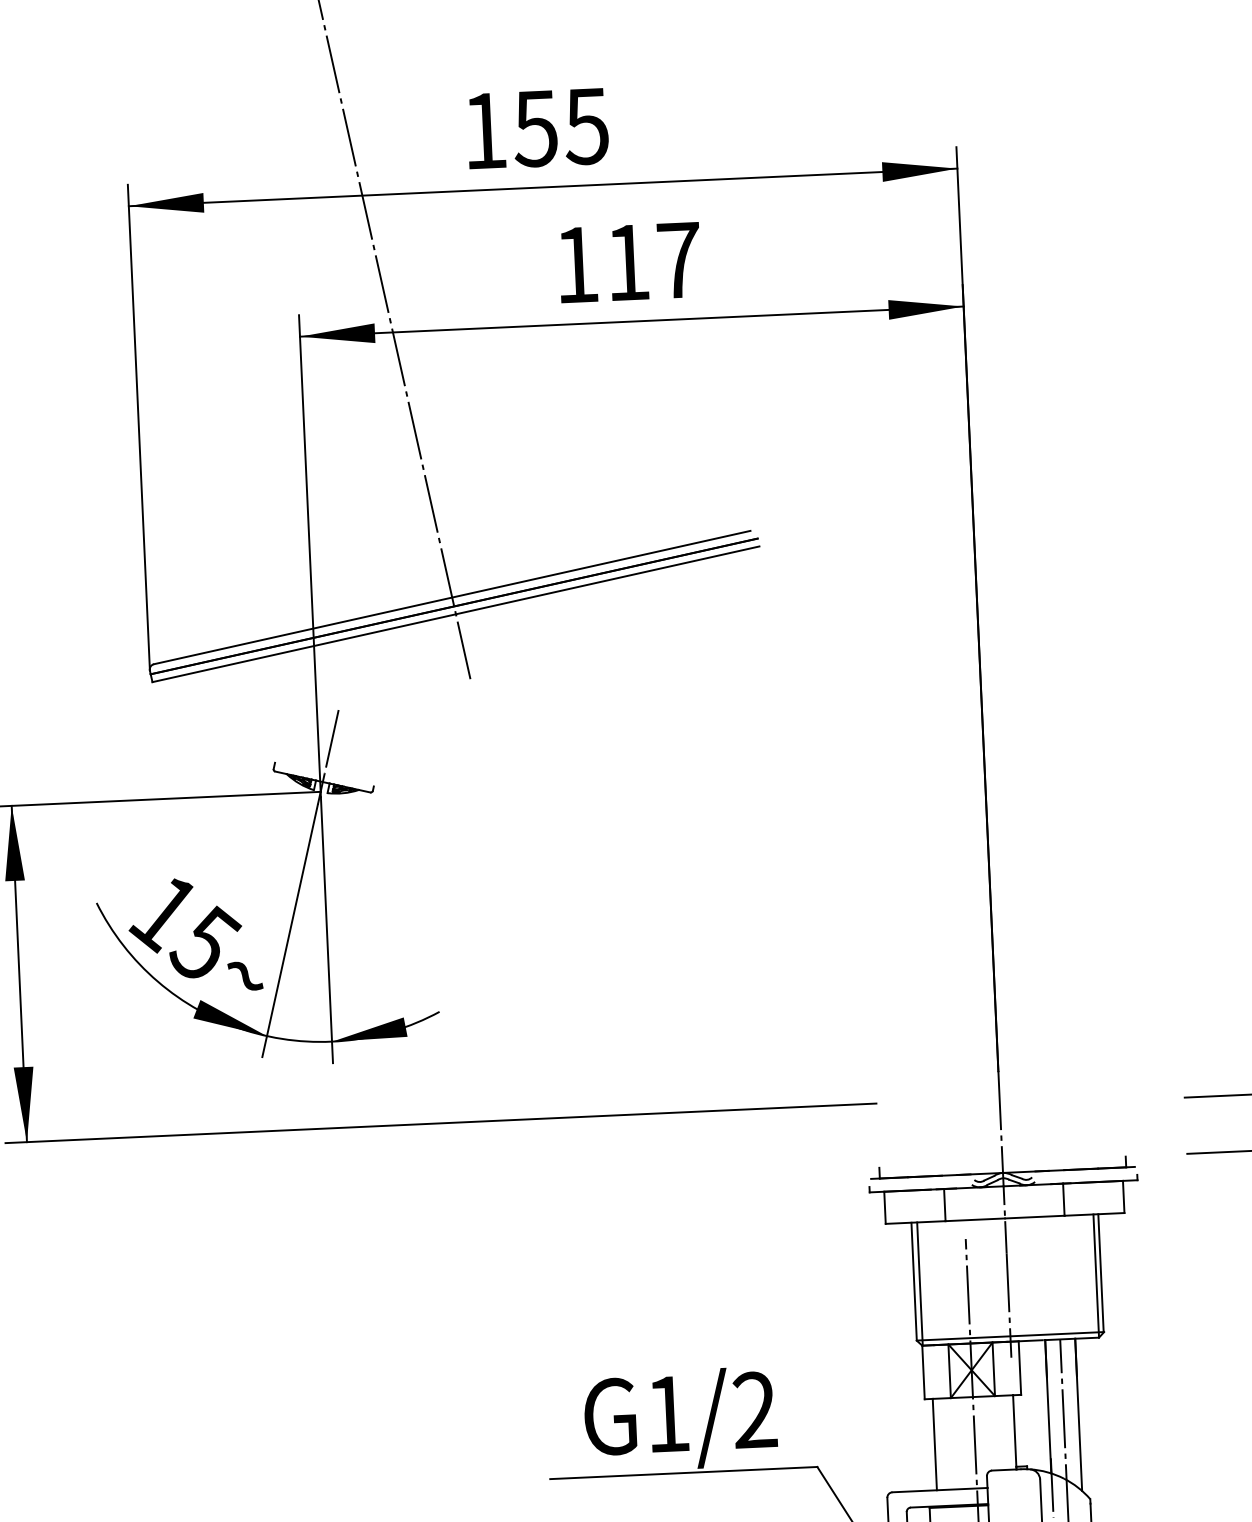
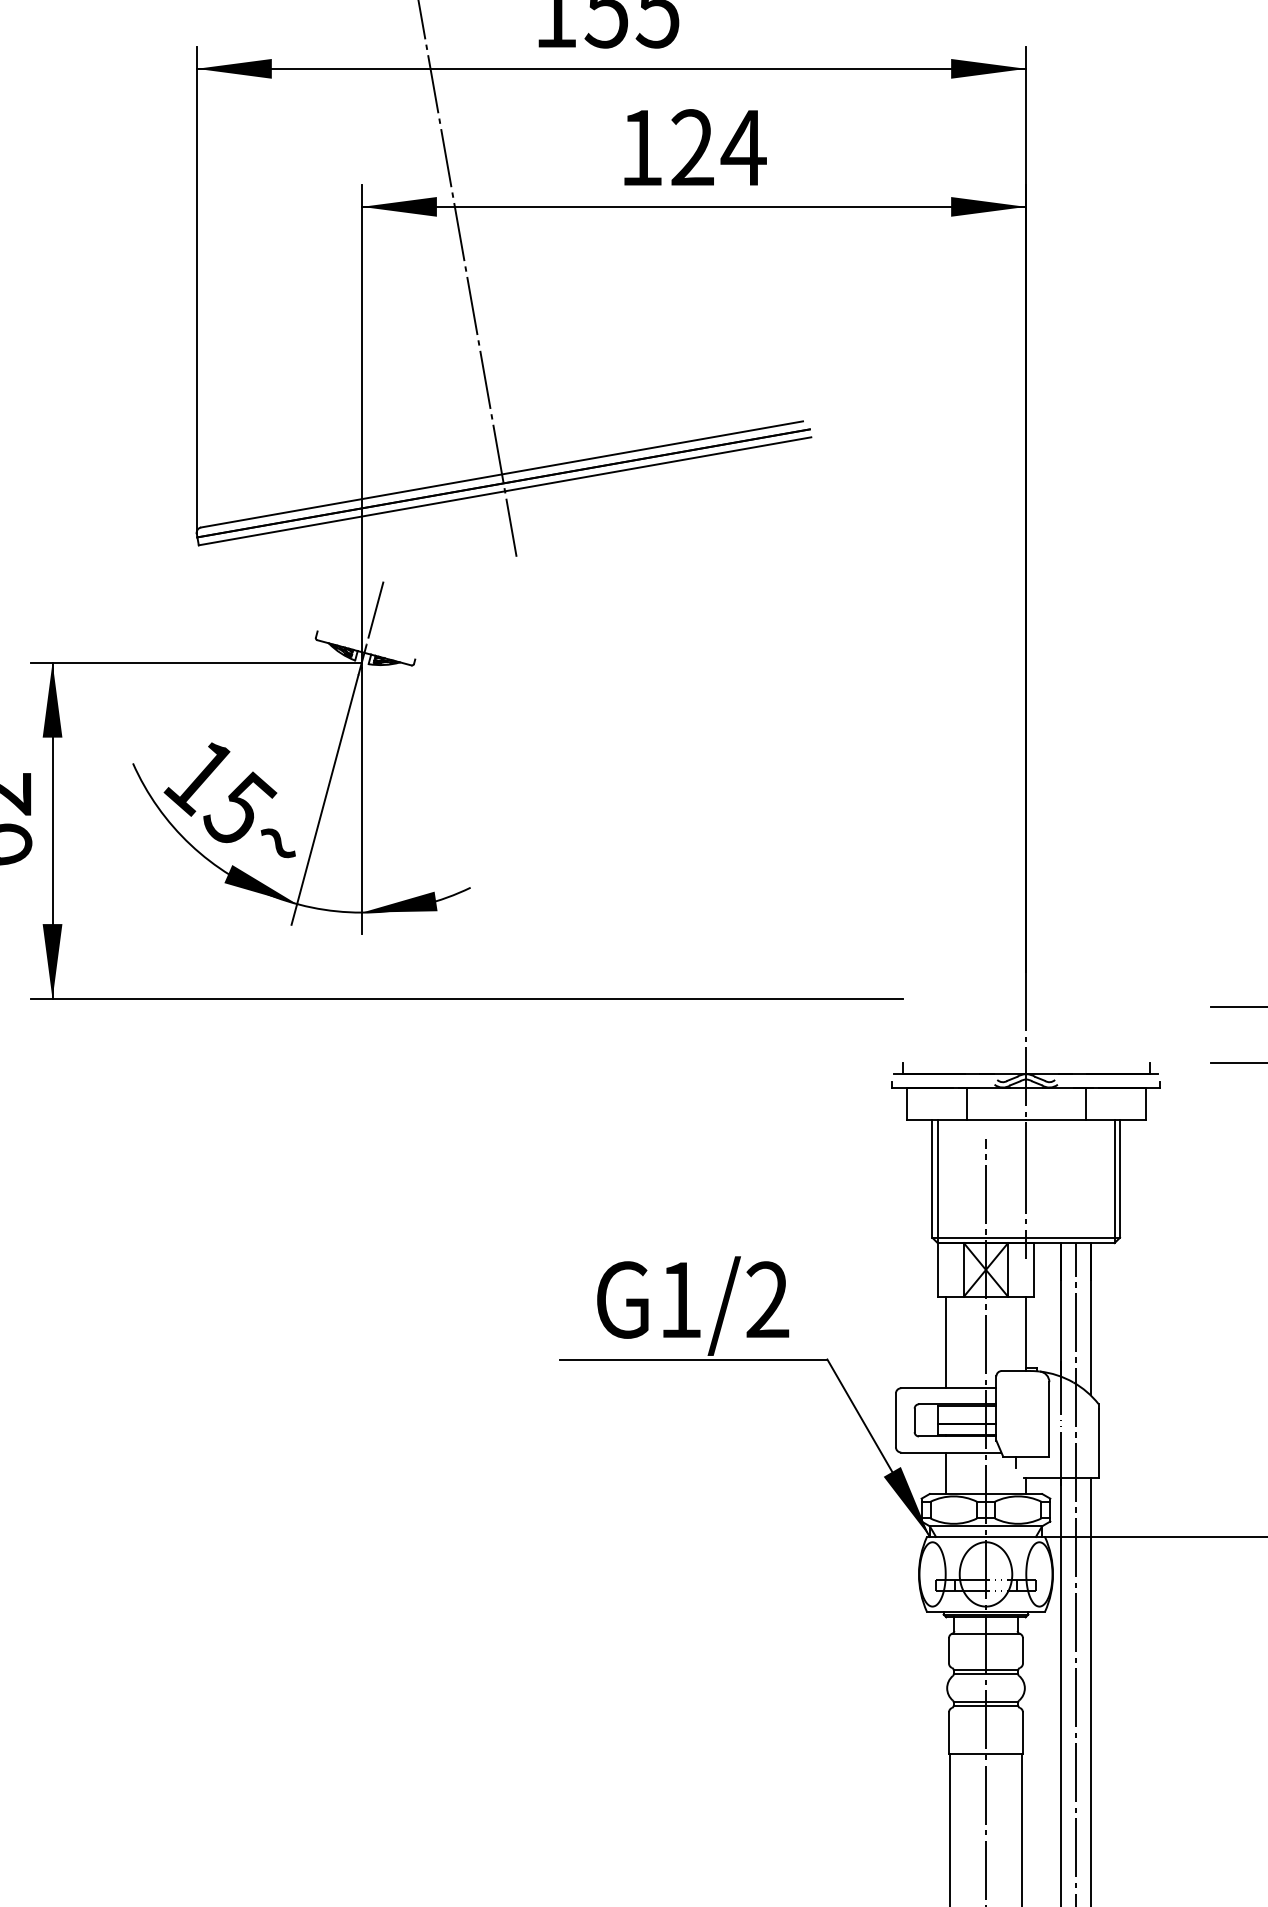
text: (653, 261) -> (718, 147), 117 -> 124

